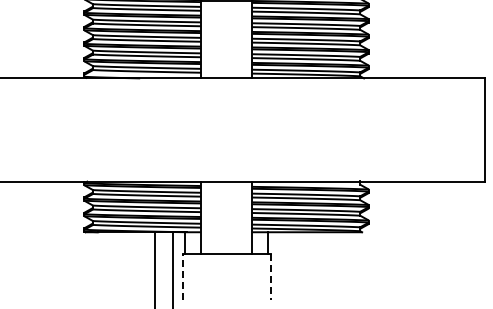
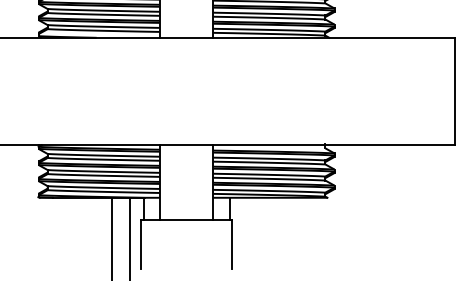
line: (182, 276) -> (140, 243), dashed -> solid
line: (270, 277) -> (232, 244), dashed -> solid

